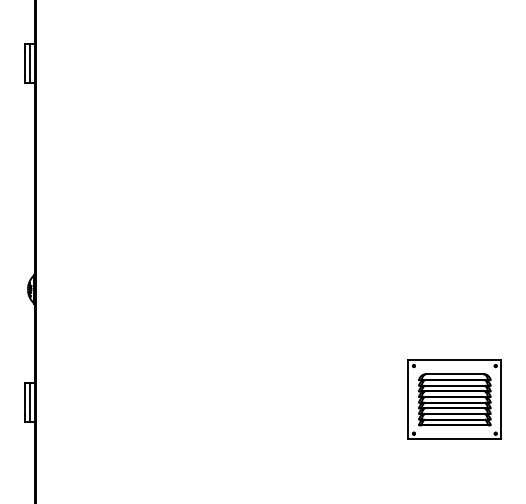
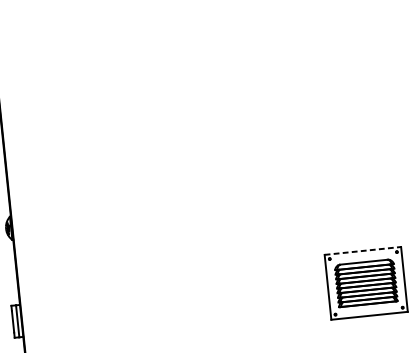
line: (454, 360) -> (362, 251), solid -> dashed

